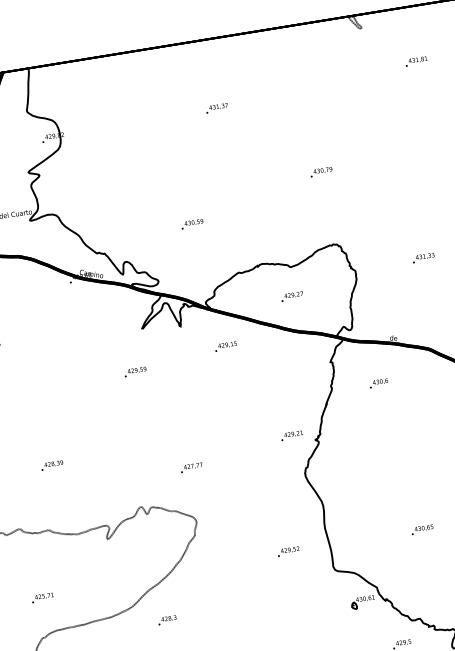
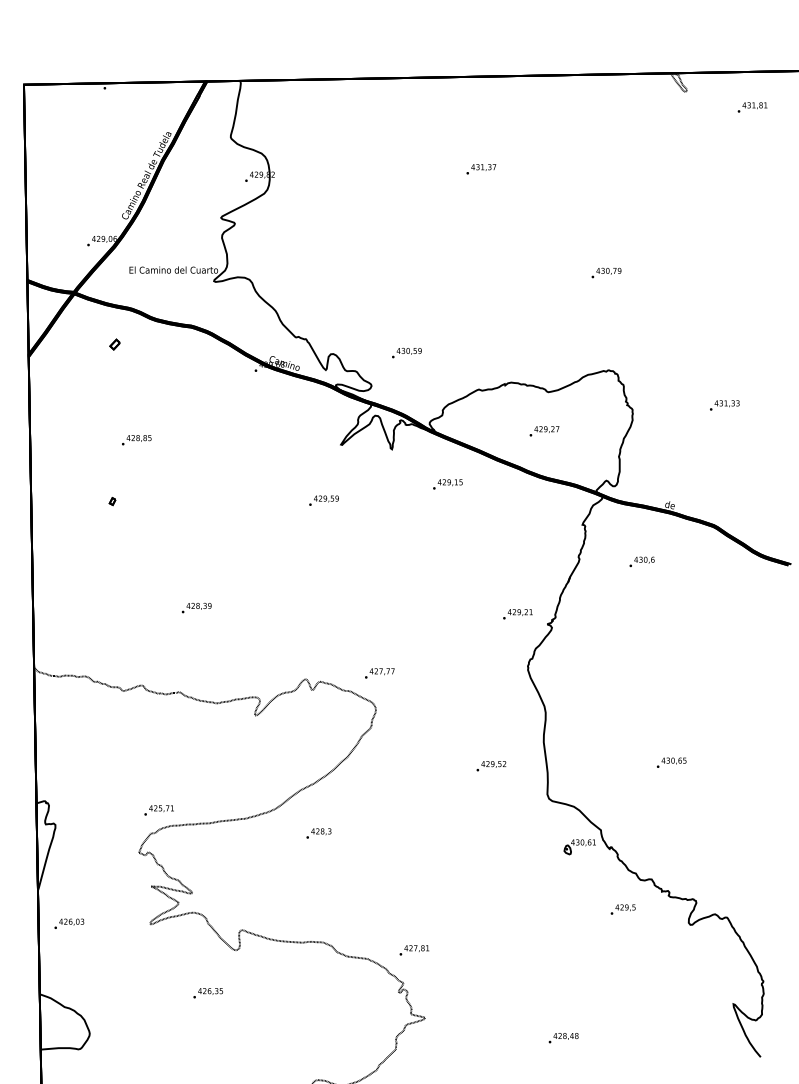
text: (416, 61) -> (752, 107), moved
text: (192, 224) -> (406, 353), moved
text: (191, 467) -> (379, 673), moved
text: (42, 598) -> (158, 810), moved

